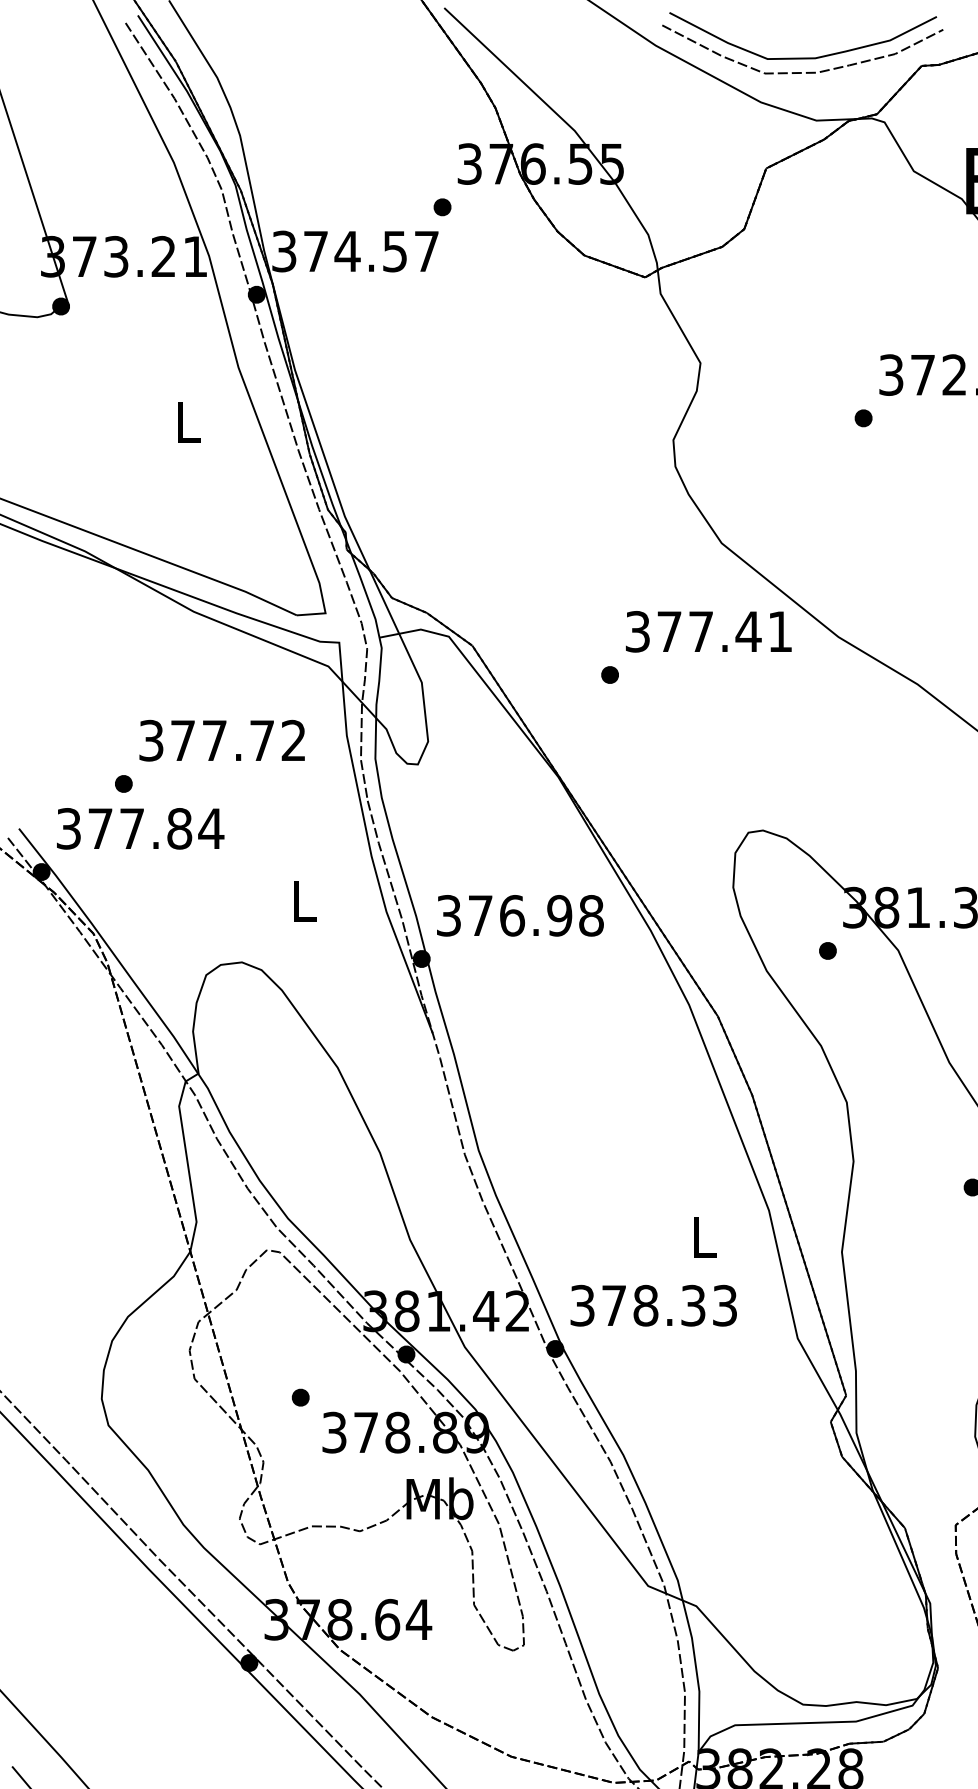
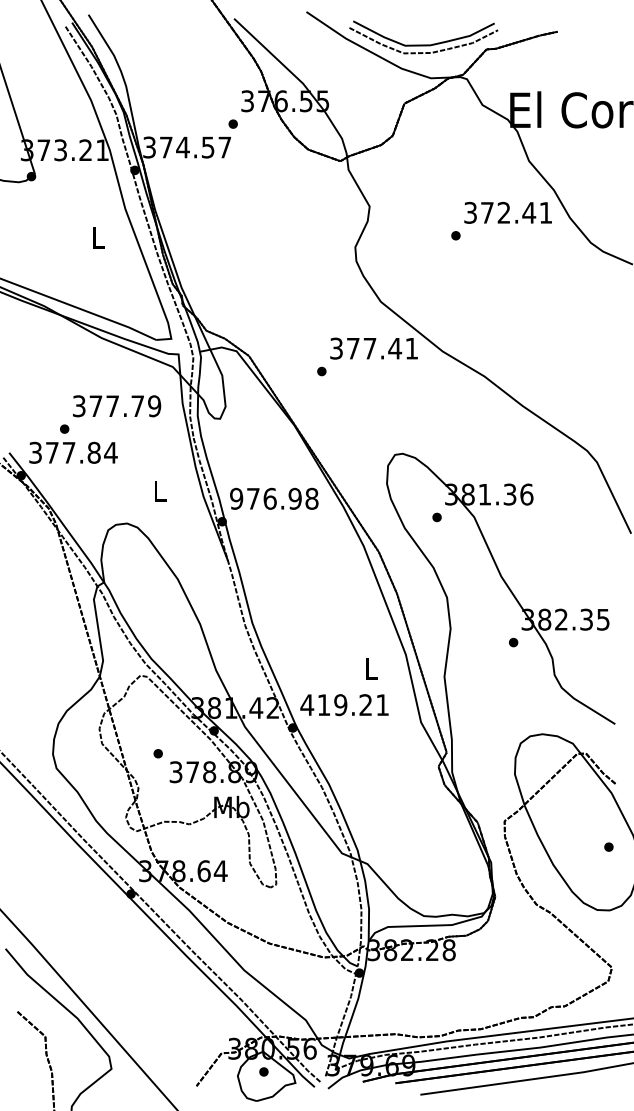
text: (293, 741) -> (154, 406), 377.72 -> 377.79
text: (448, 915) -> (236, 498), 376.98 -> 976.98
text: (652, 1306) -> (344, 705), 378.33 -> 419.21

